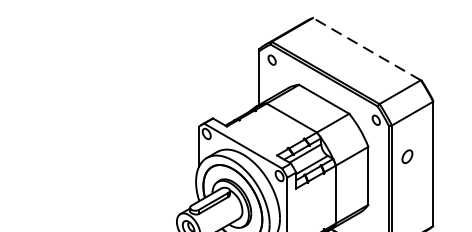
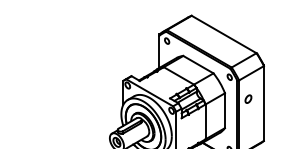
line: (365, 49) -> (223, 34), dashed -> solid

